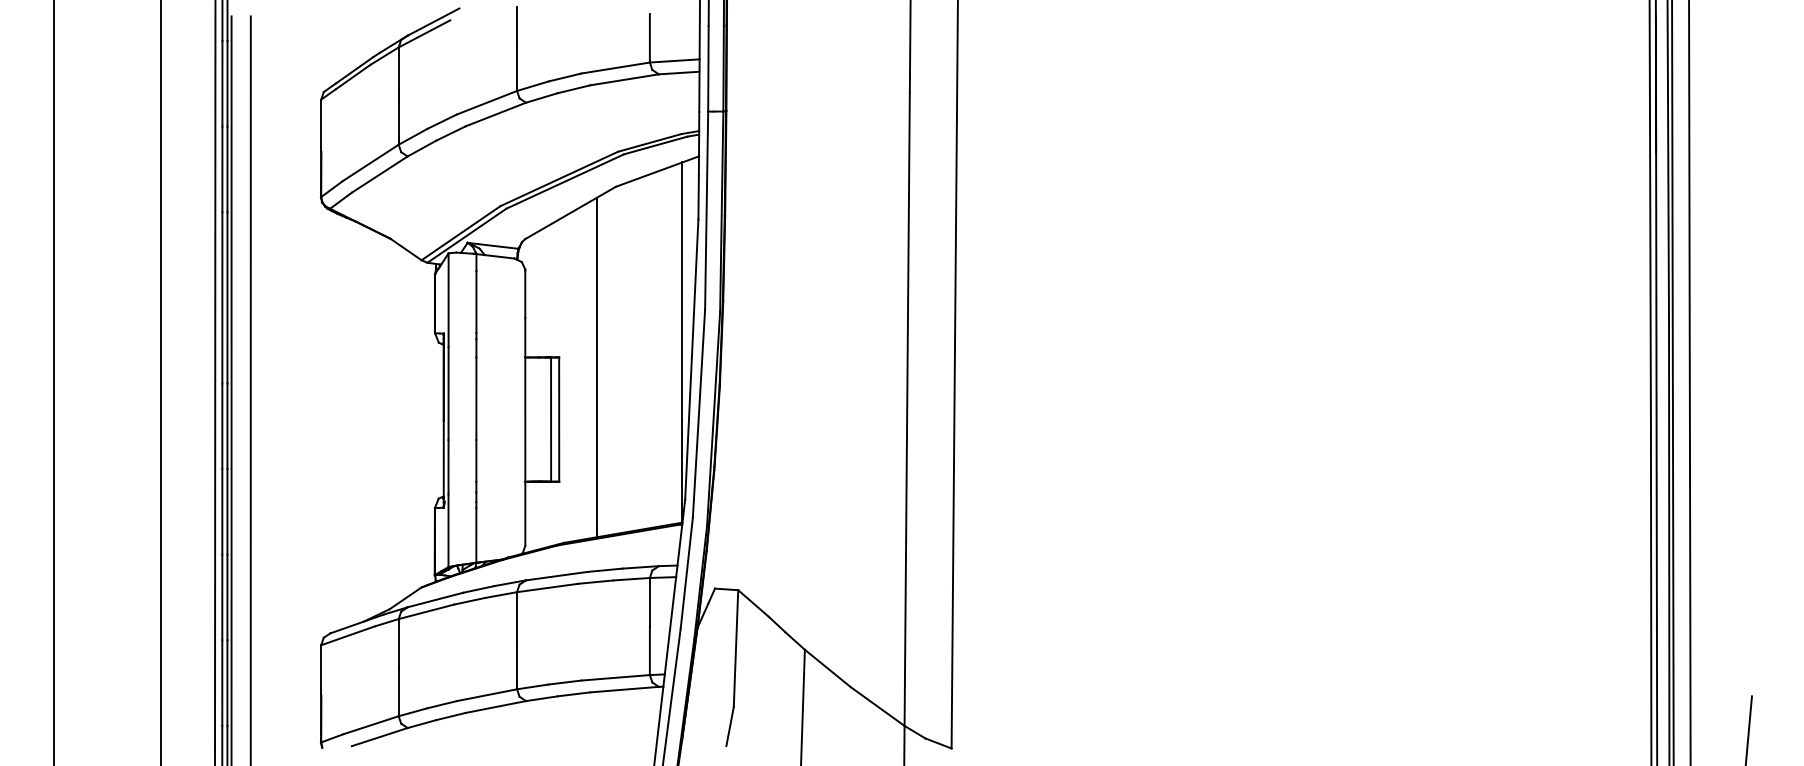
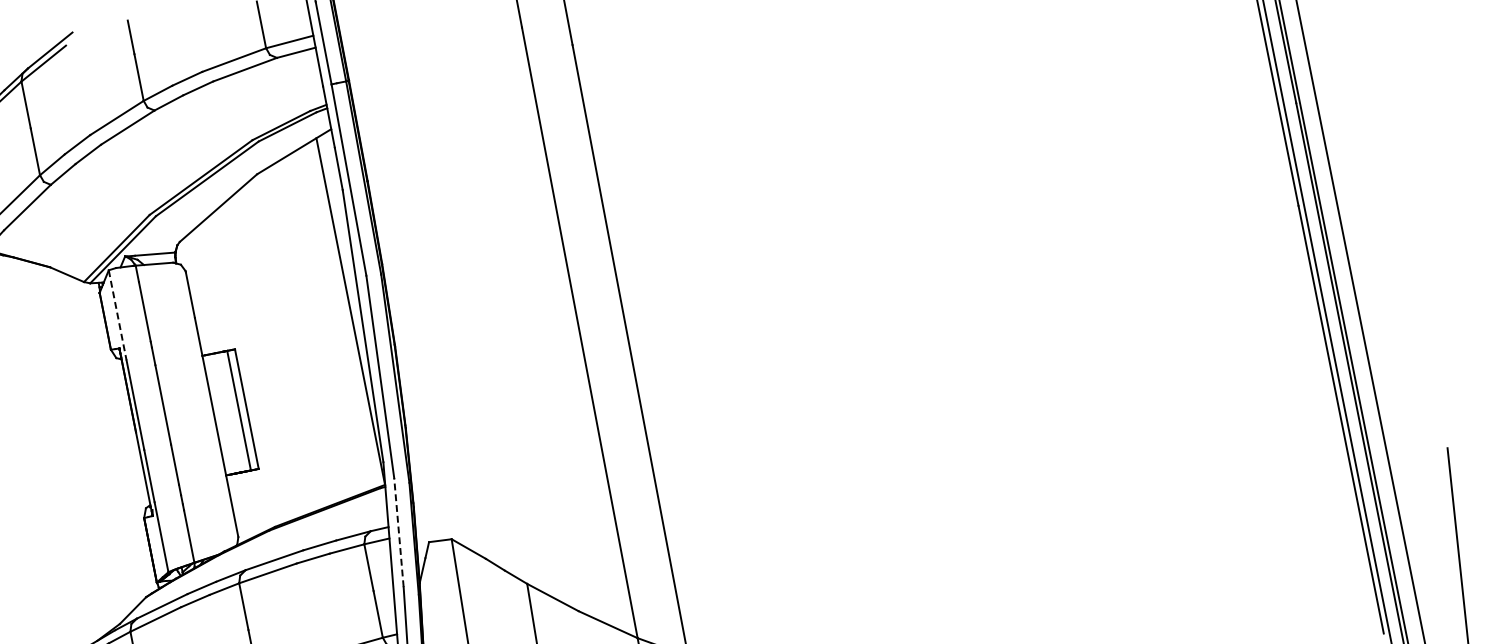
line: (448, 300) -> (117, 315), solid -> dashed
line: (596, 367) -> (272, 351), removed
line: (686, 573) -> (398, 533), solid -> dashed

